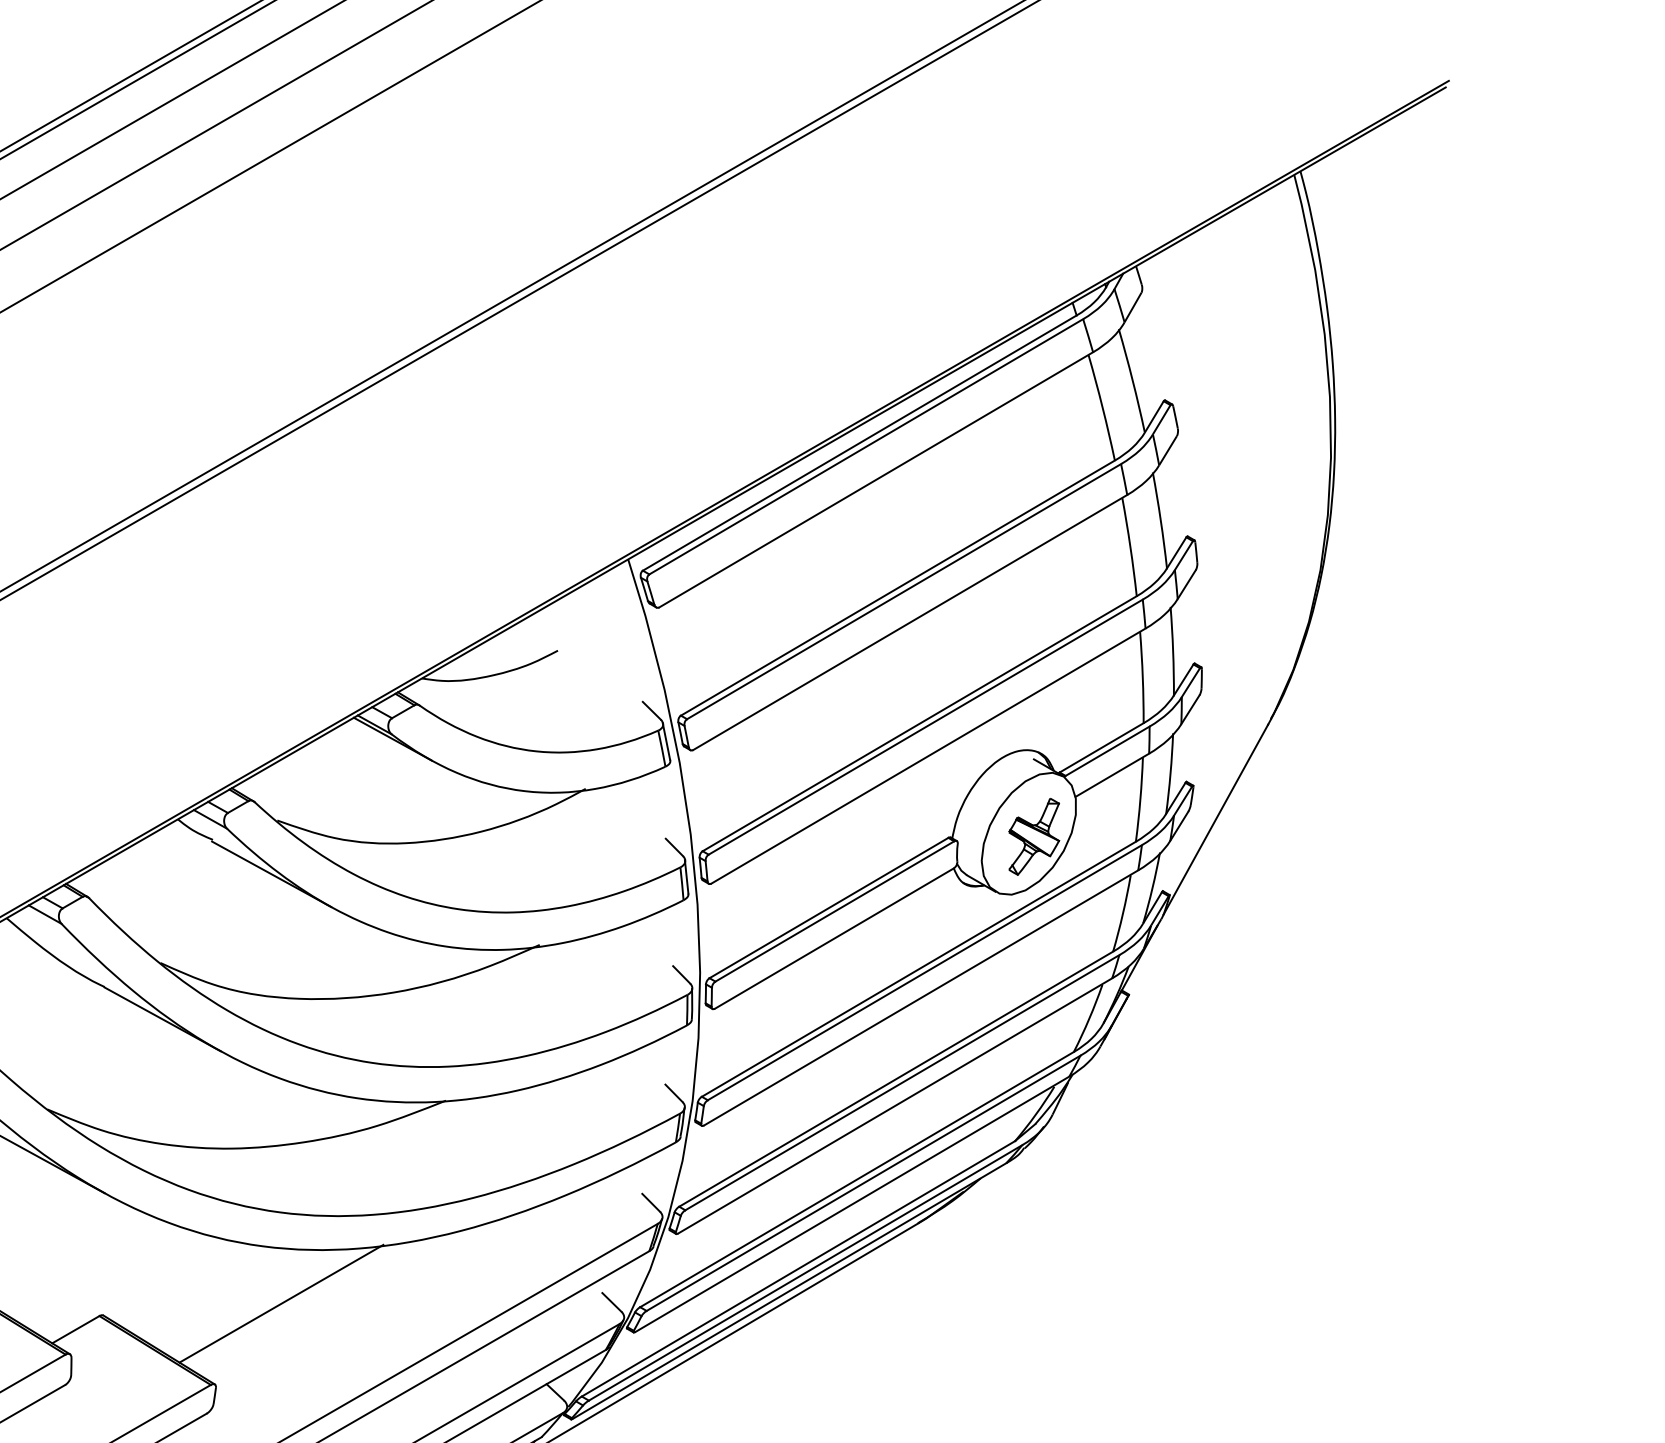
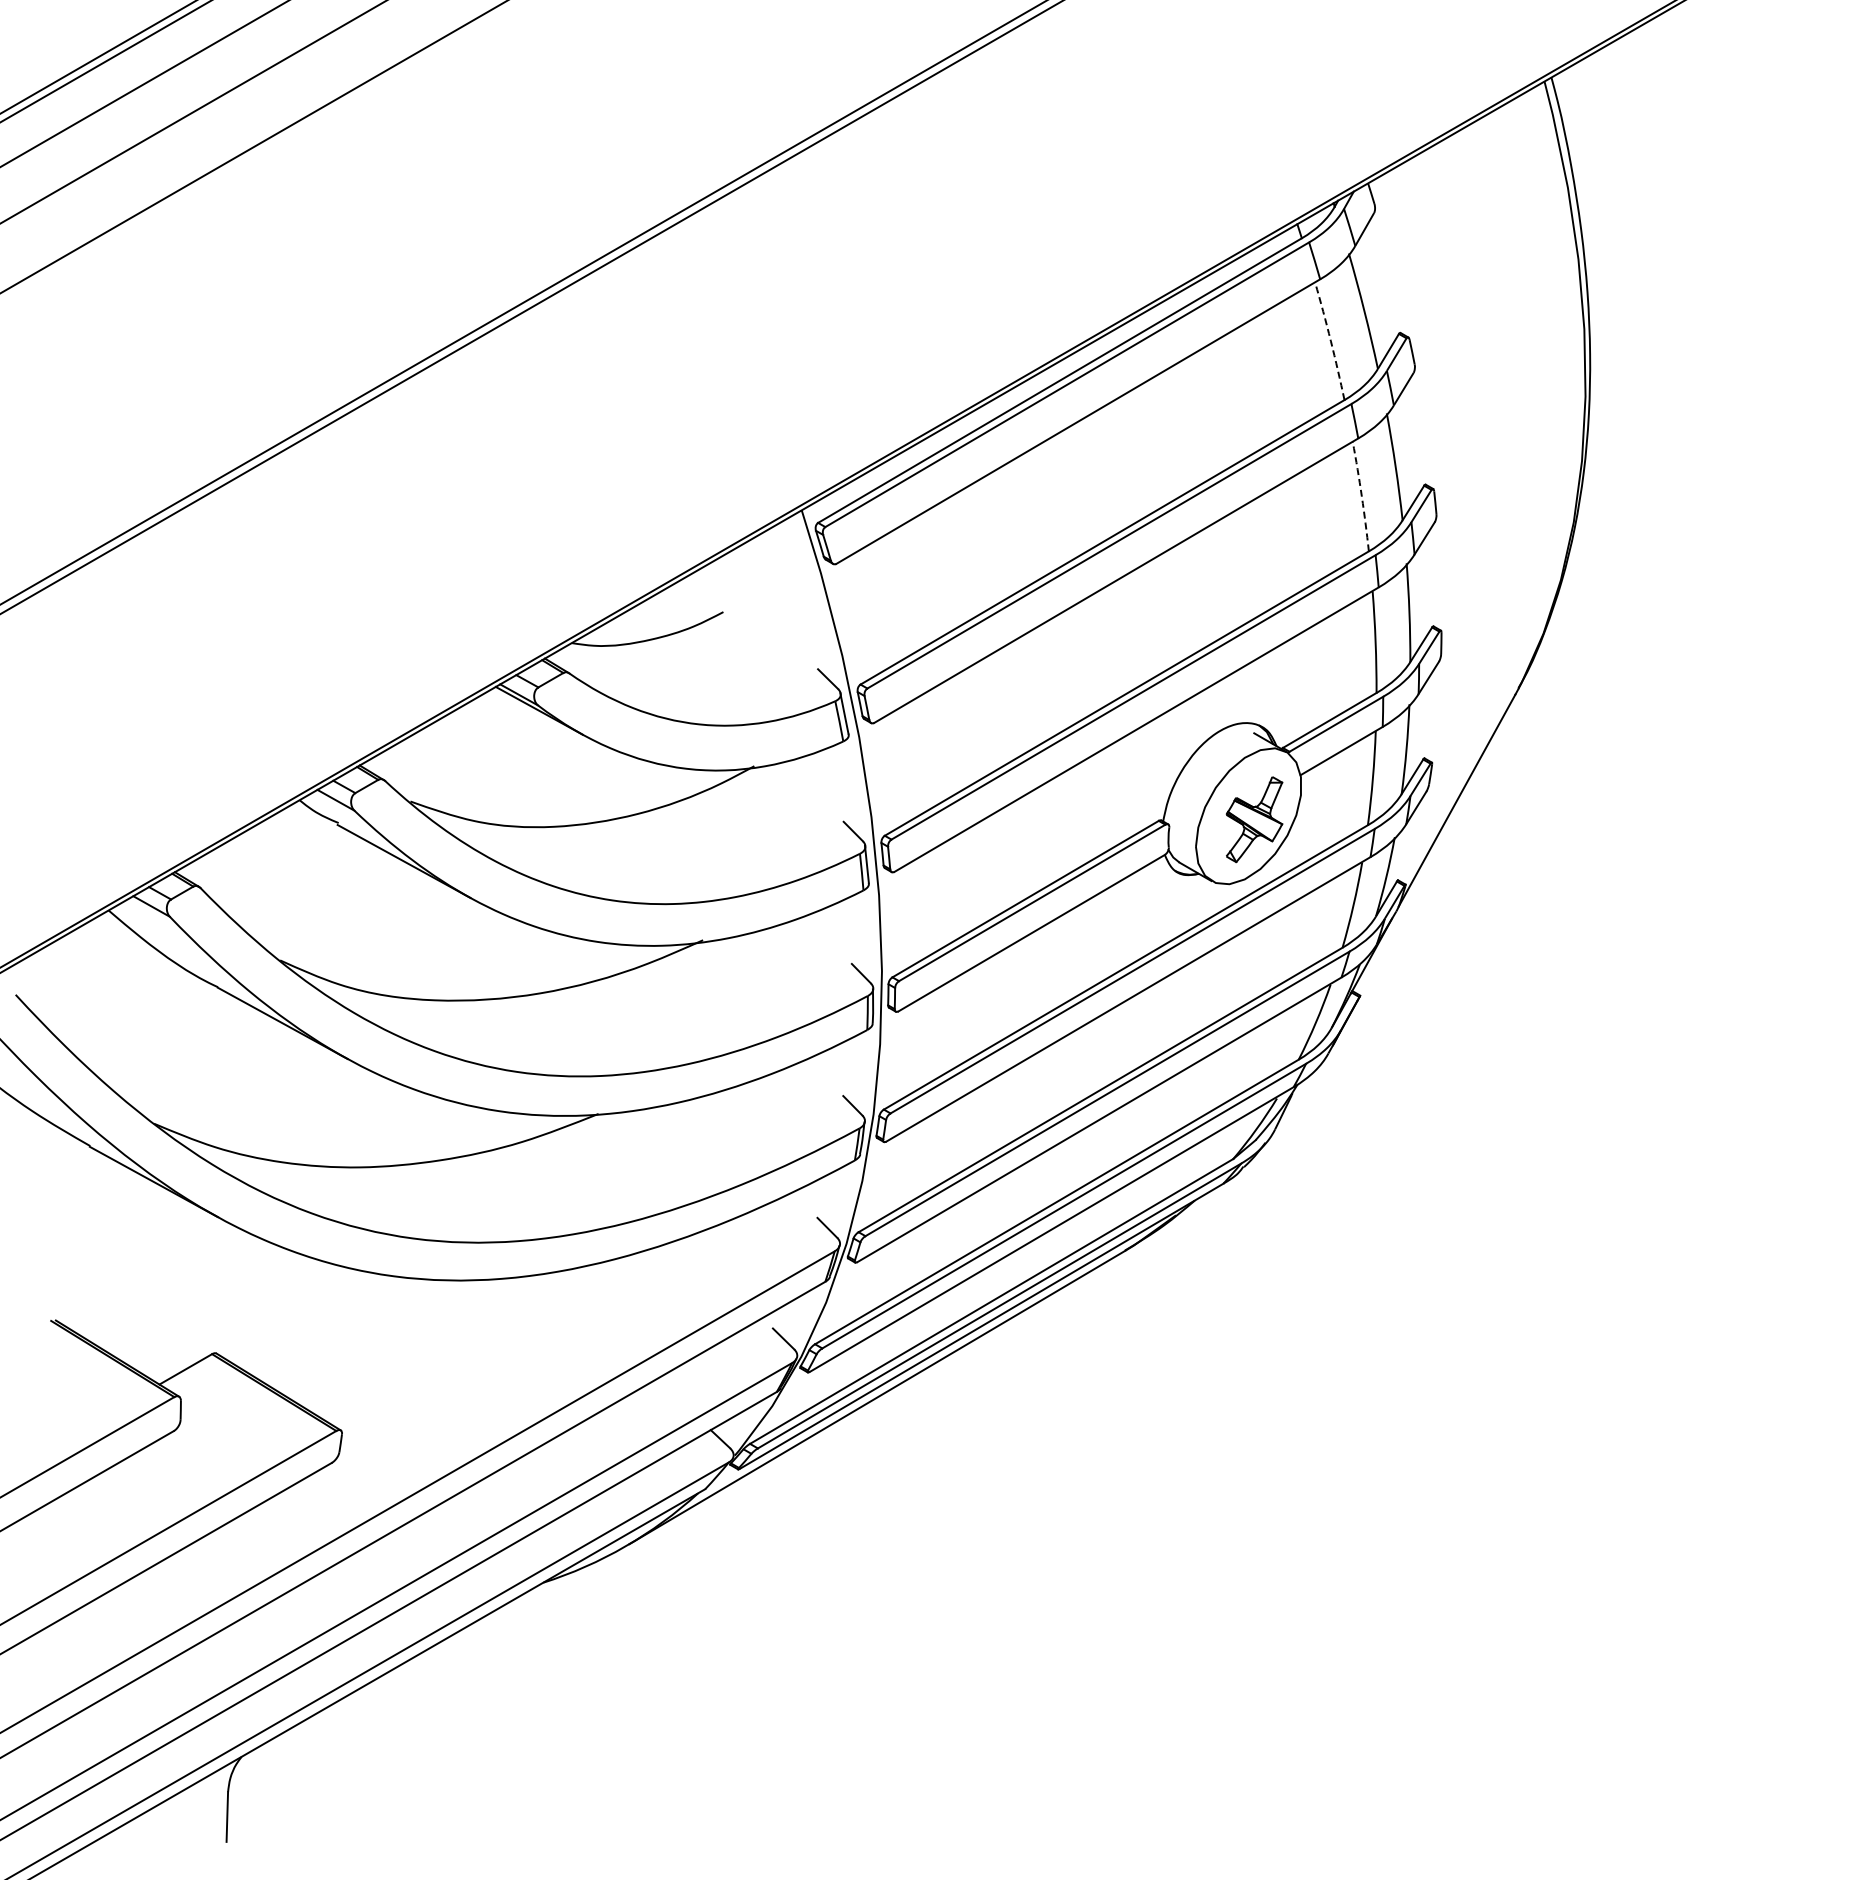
arc: (1102, 408) -> (1330, 341), solid -> dashed
arc: (1130, 547) -> (1361, 496), solid -> dashed
line: (280, 1303) -> (414, 1340), removed

